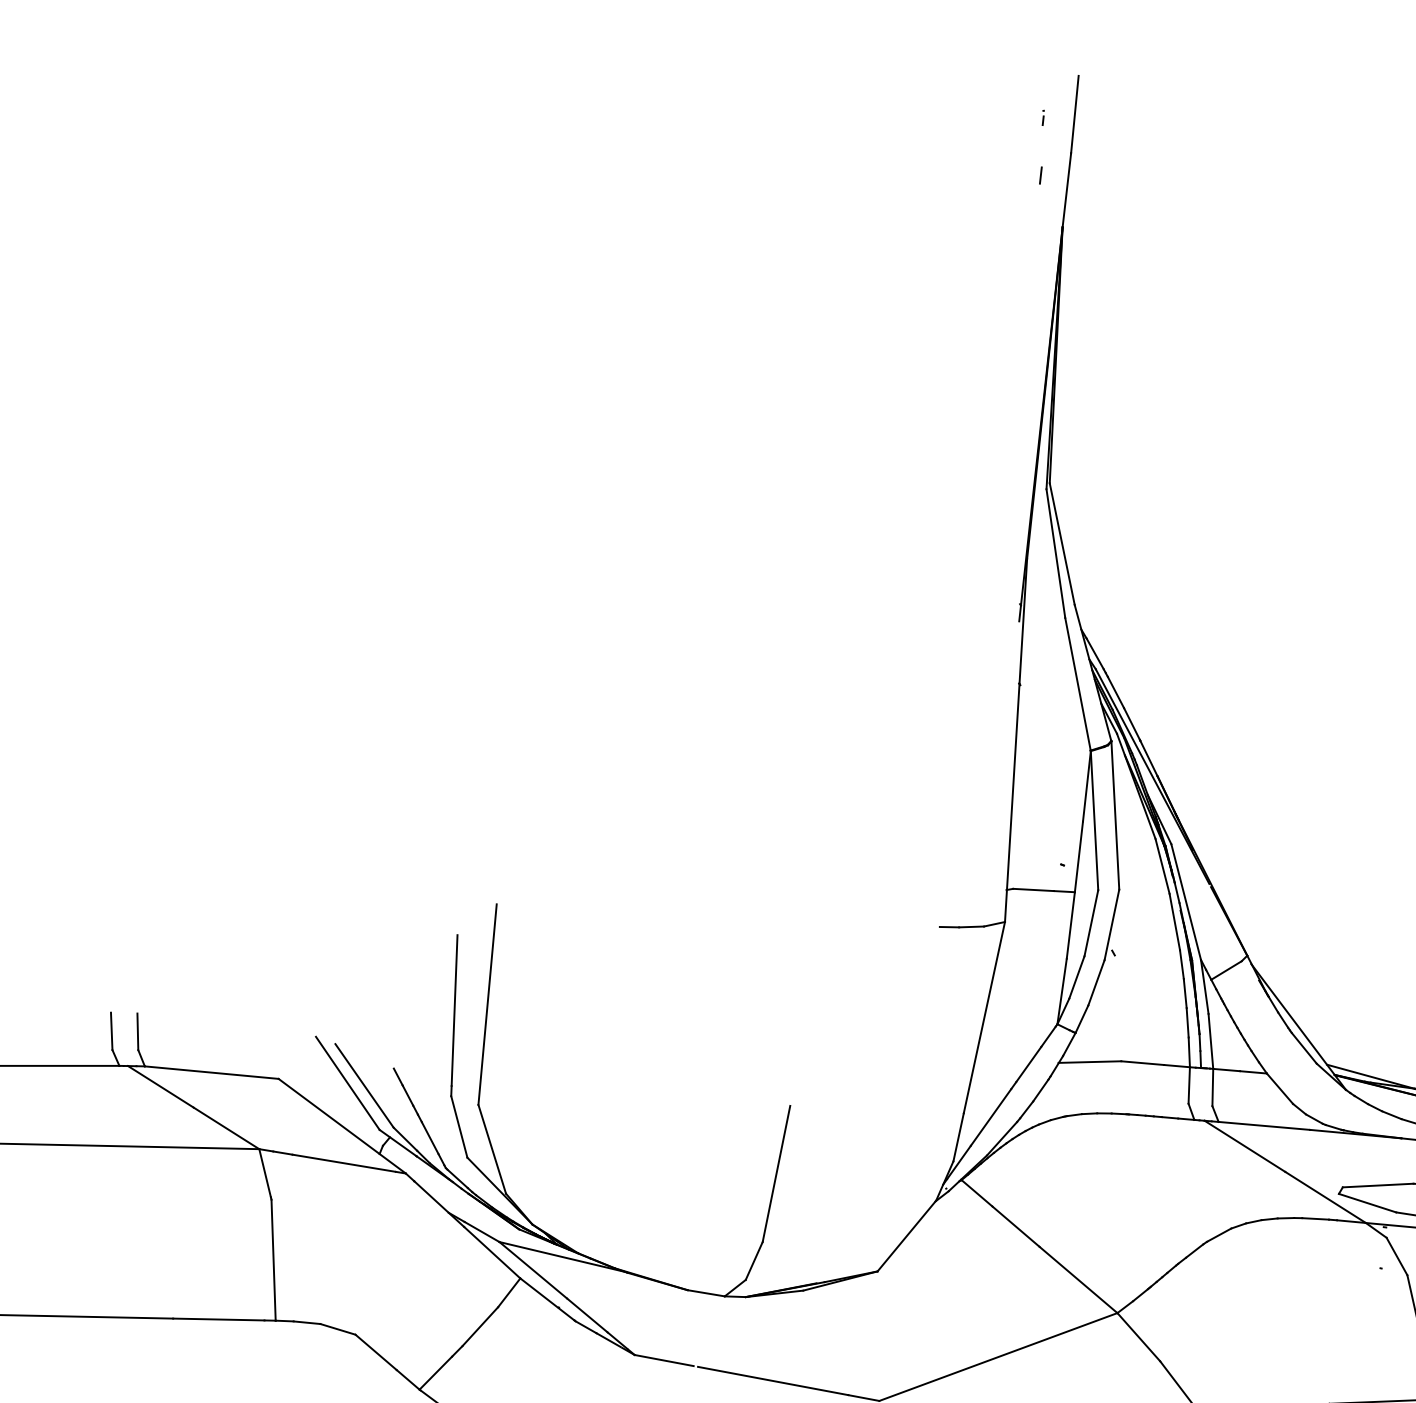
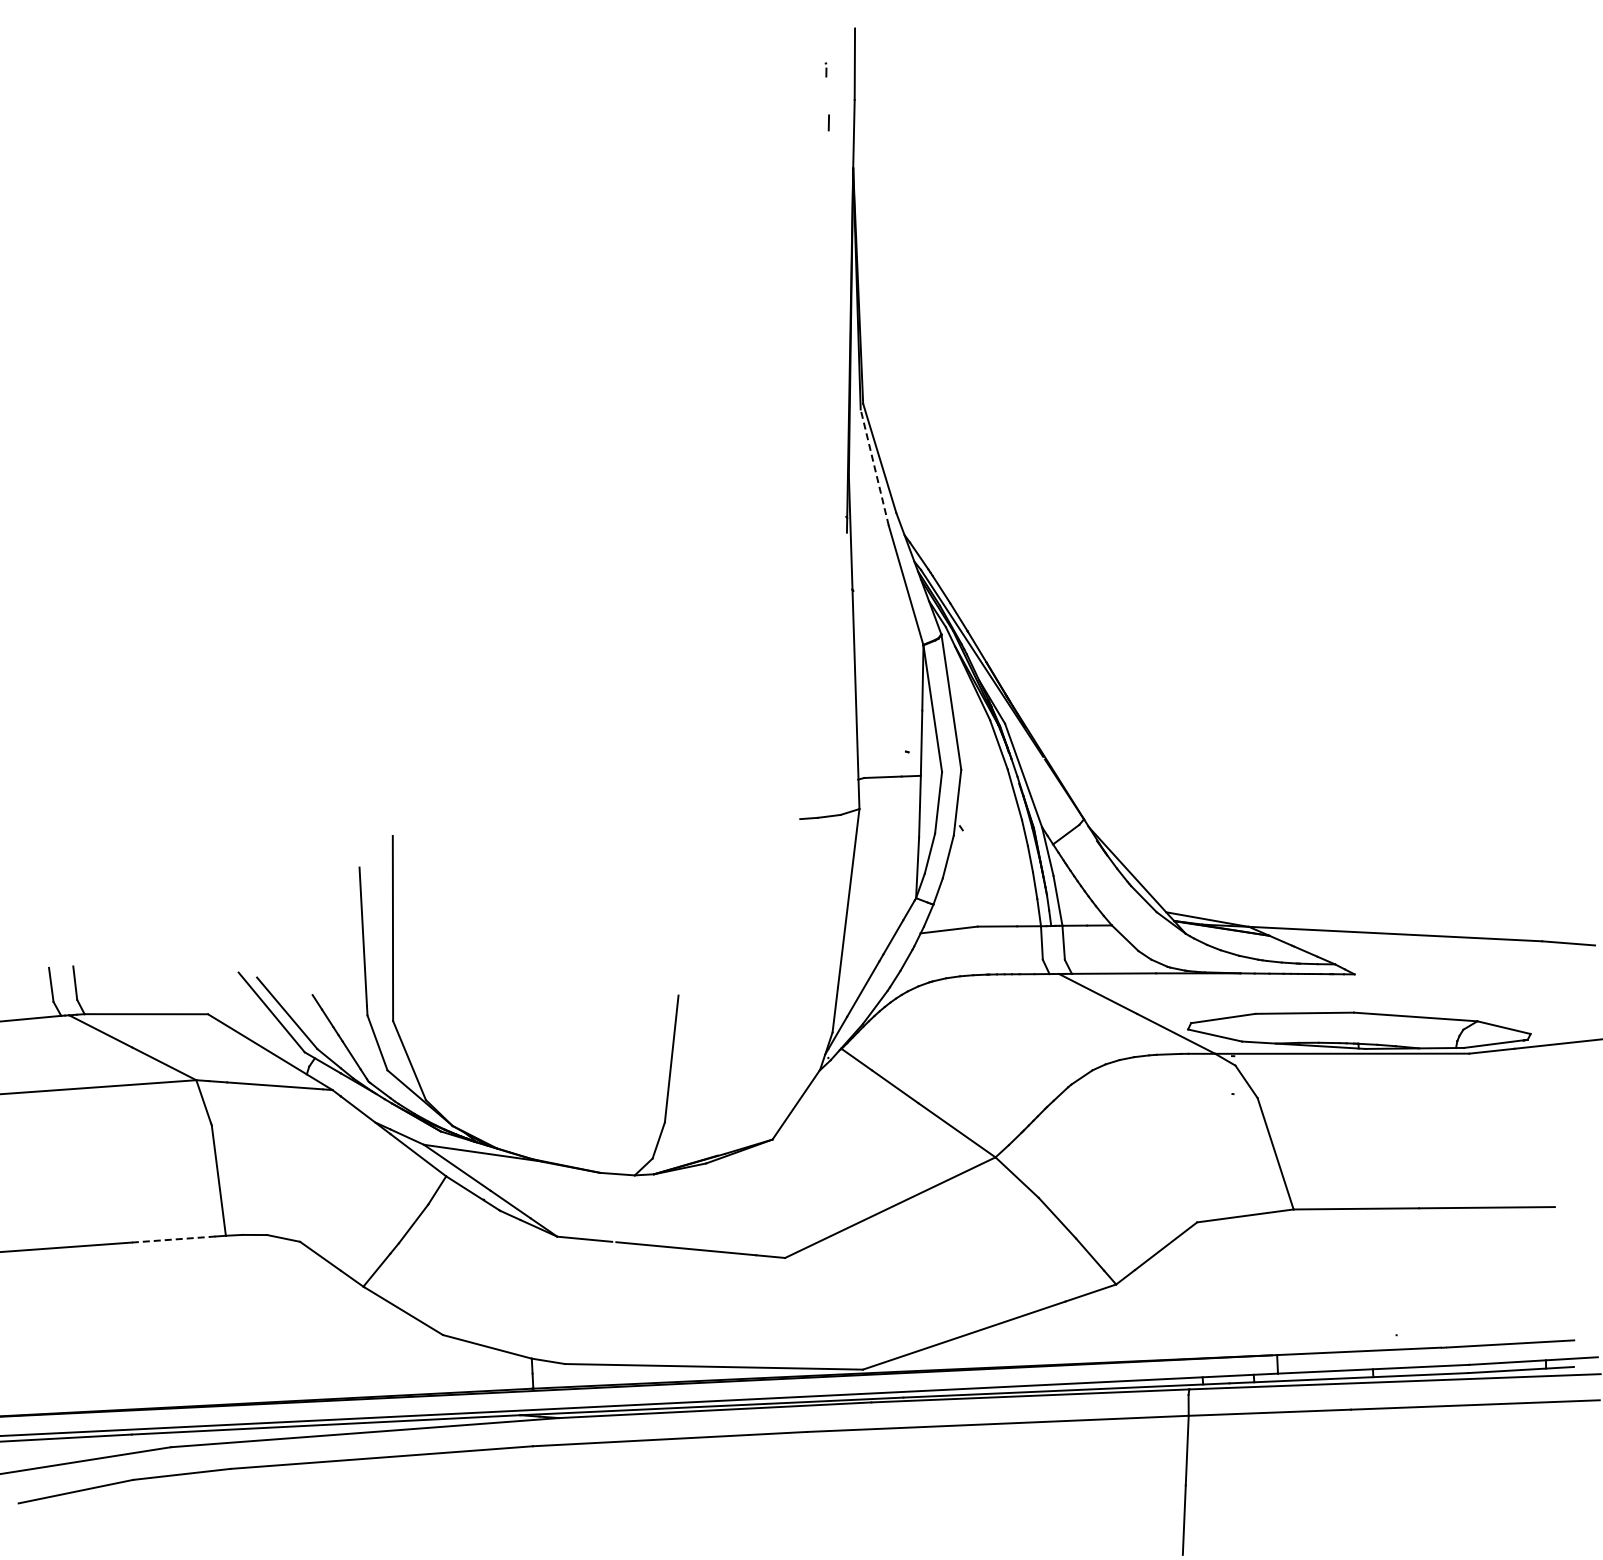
line: (1055, 553) -> (874, 467), solid -> dashed
line: (218, 1319) -> (173, 1239), solid -> dashed

